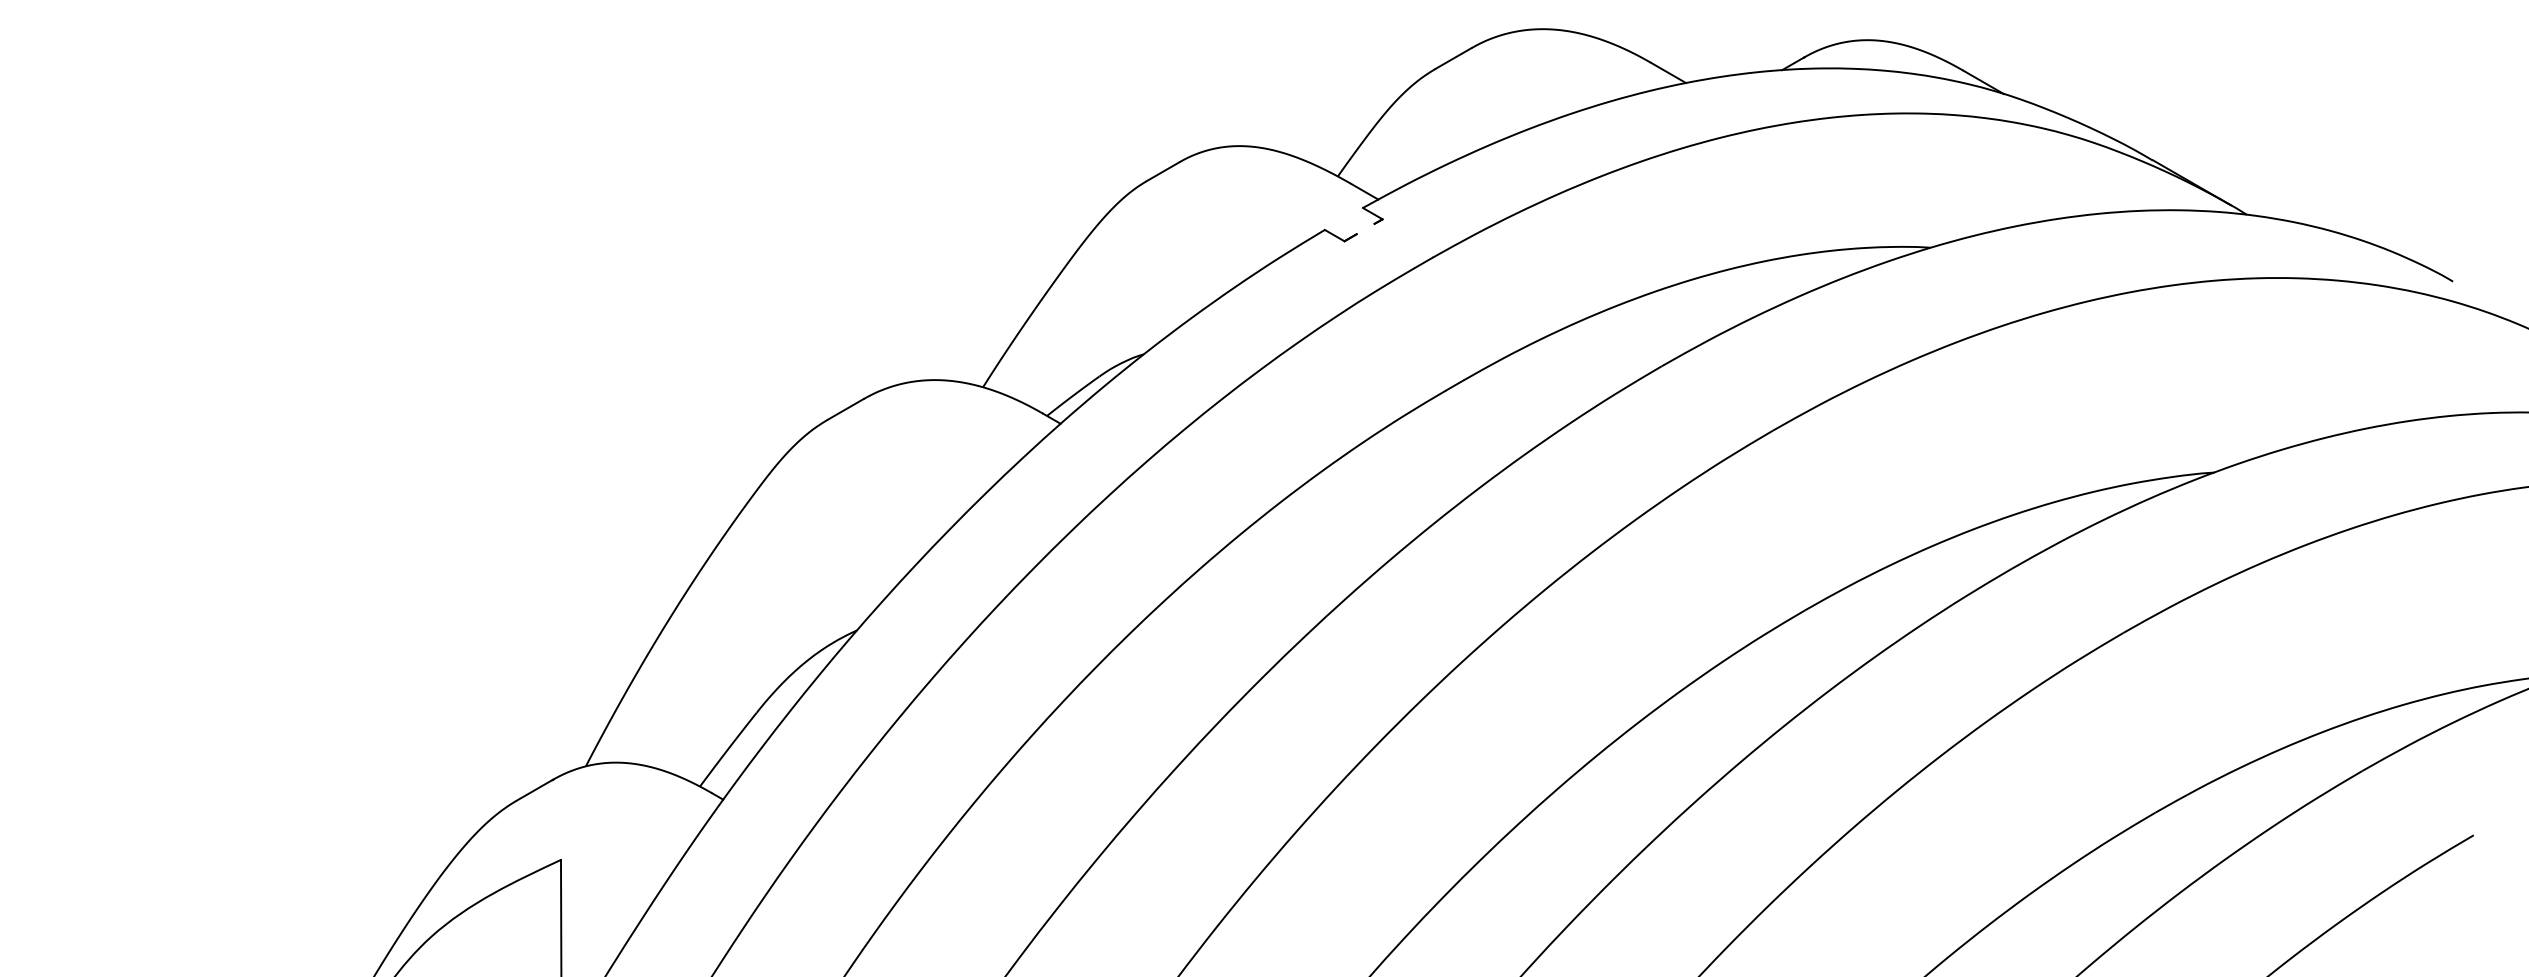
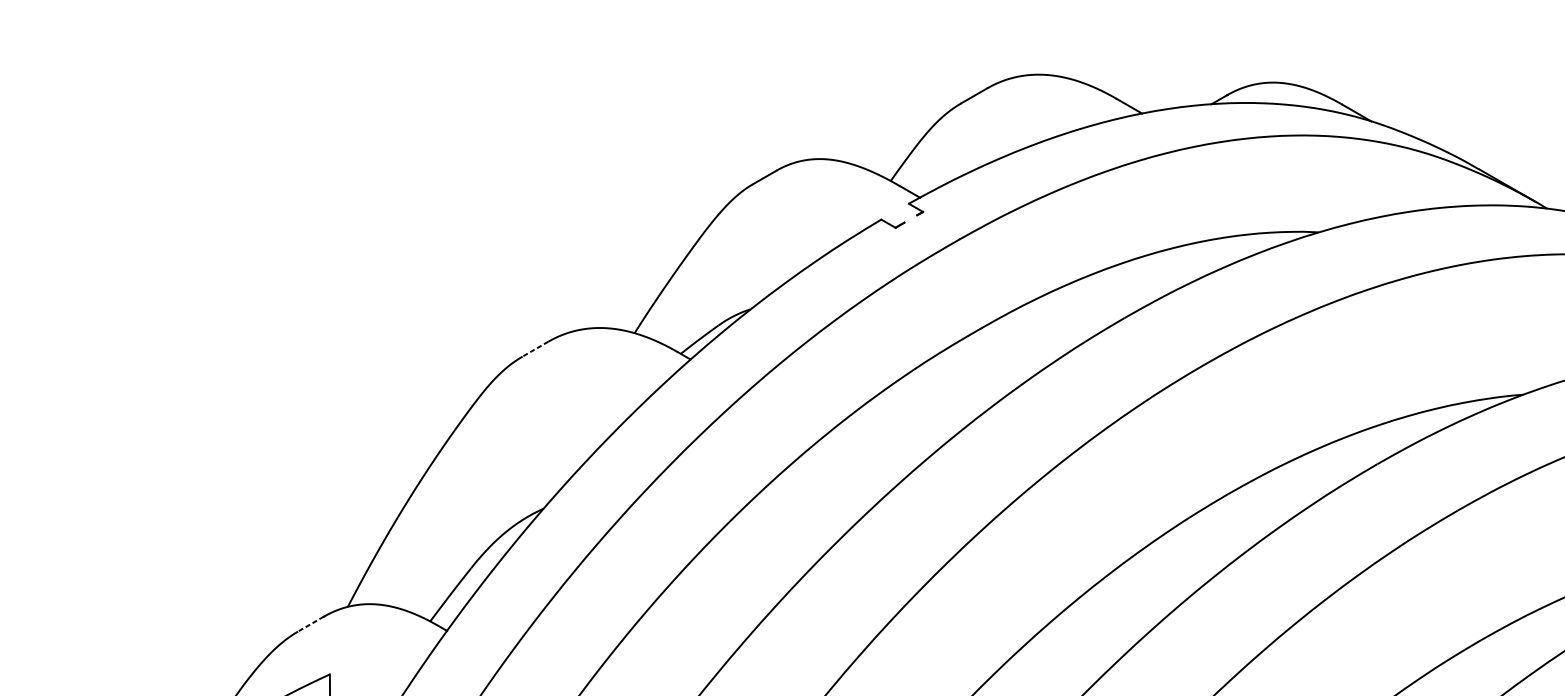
line: (845, 409) -> (535, 349), solid -> dashed
line: (534, 790) -> (310, 624), solid -> dashed

